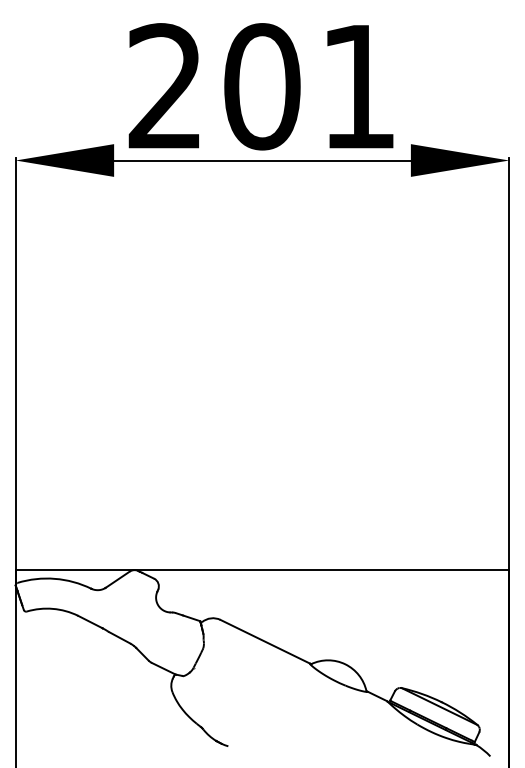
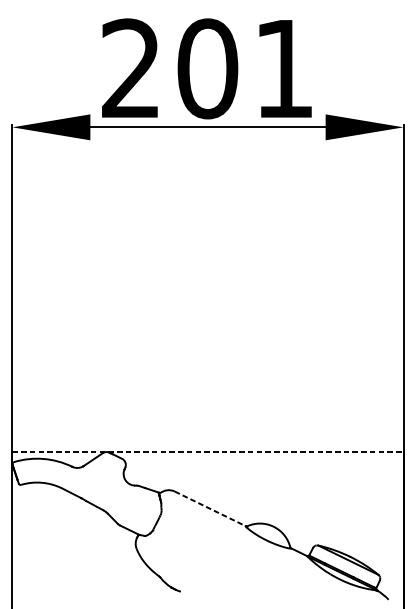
line: (262, 570) -> (208, 452), solid -> dashed
line: (266, 642) -> (211, 509), solid -> dashed

